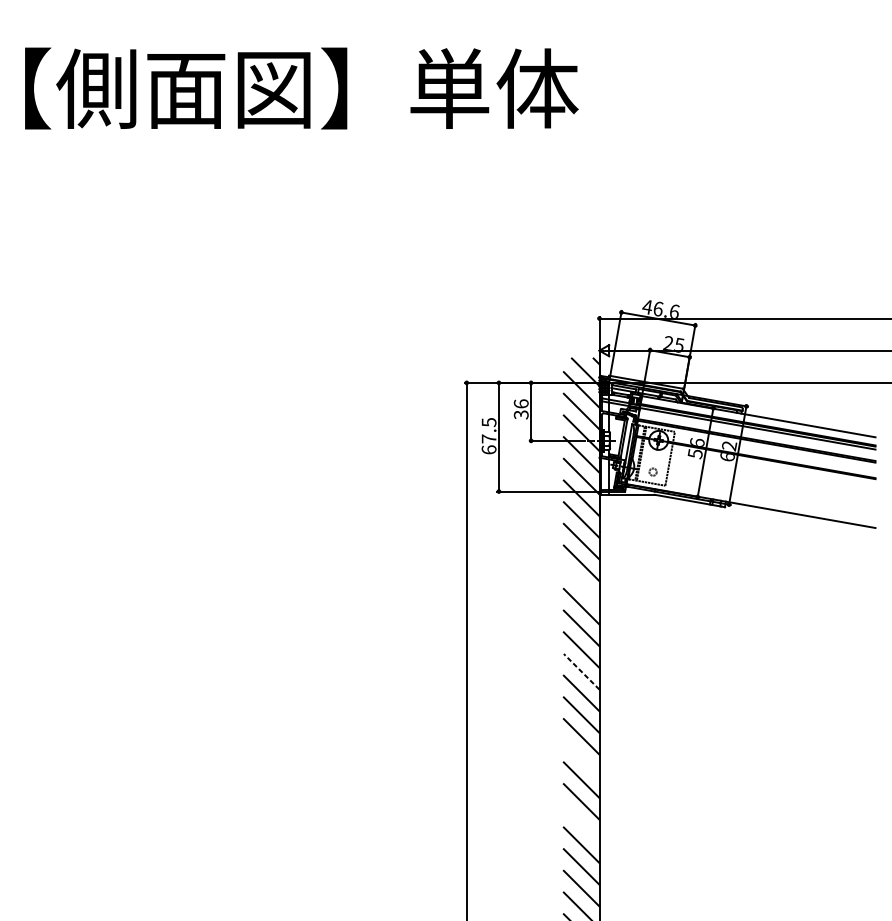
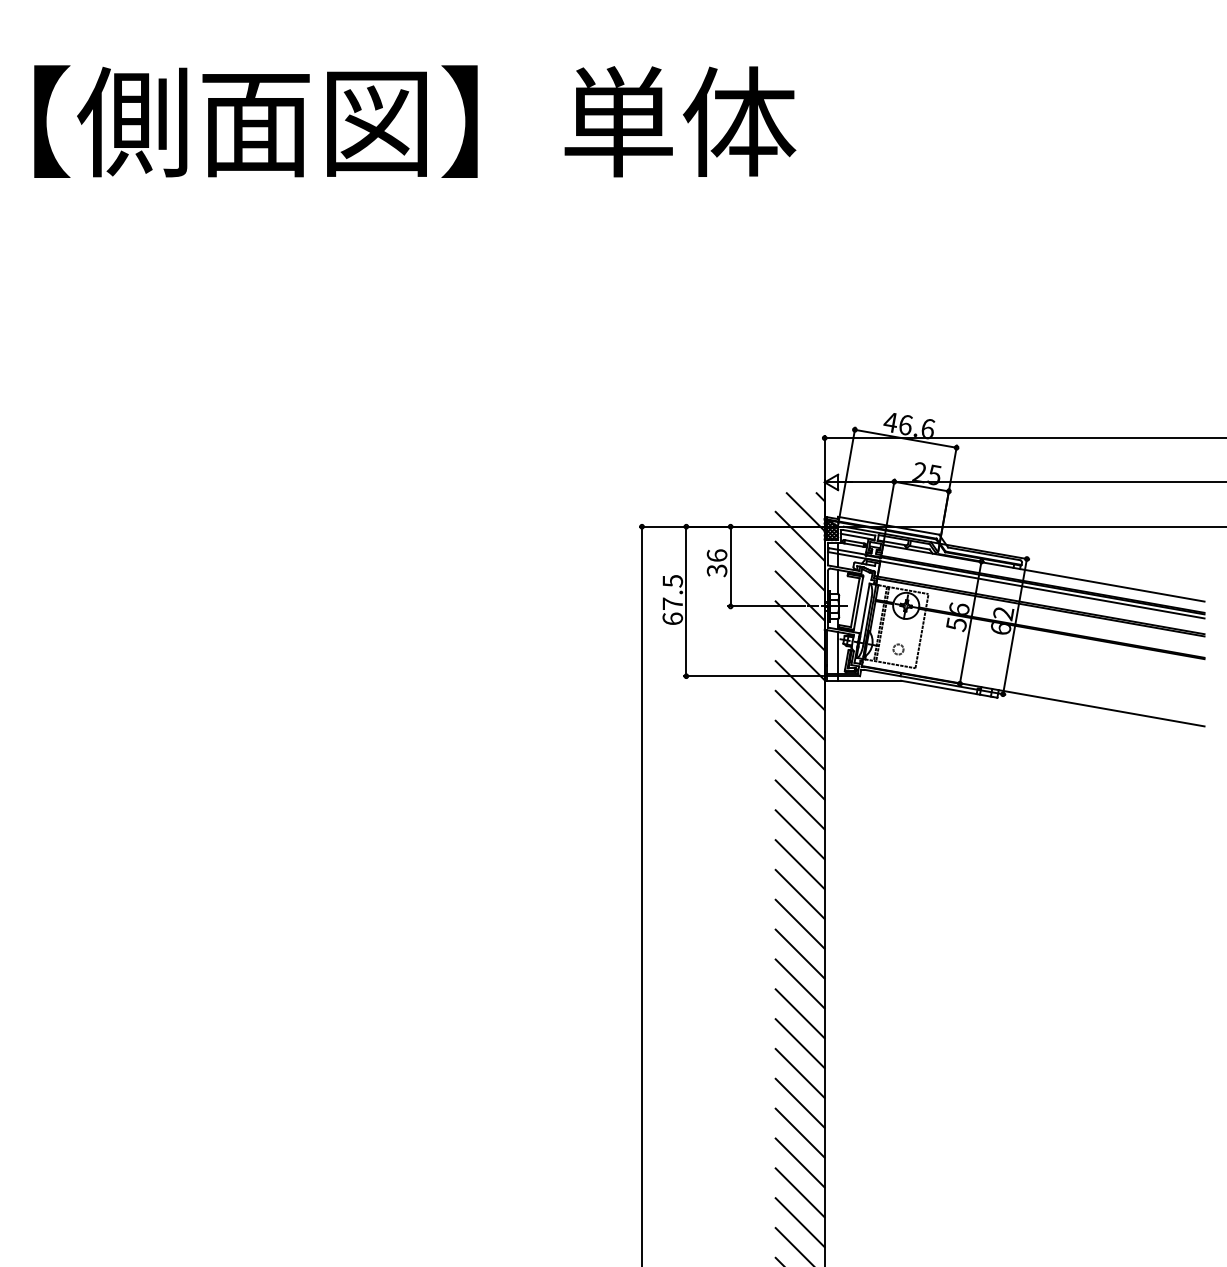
line: (581, 584) -> (799, 804), added
line: (581, 671) -> (800, 924), dashed -> solid
line: (581, 758) -> (799, 1043), added
line: (581, 823) -> (799, 1132), added

